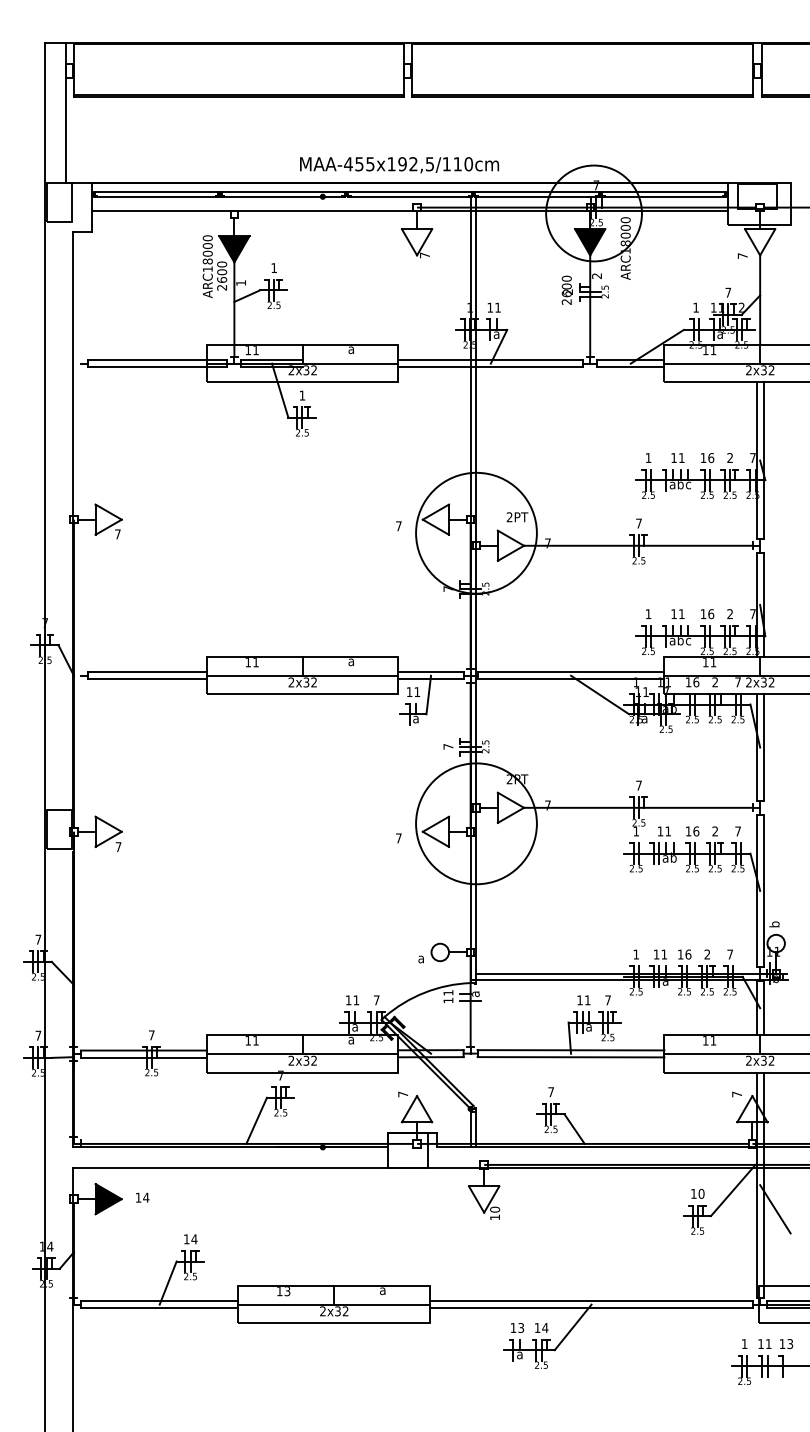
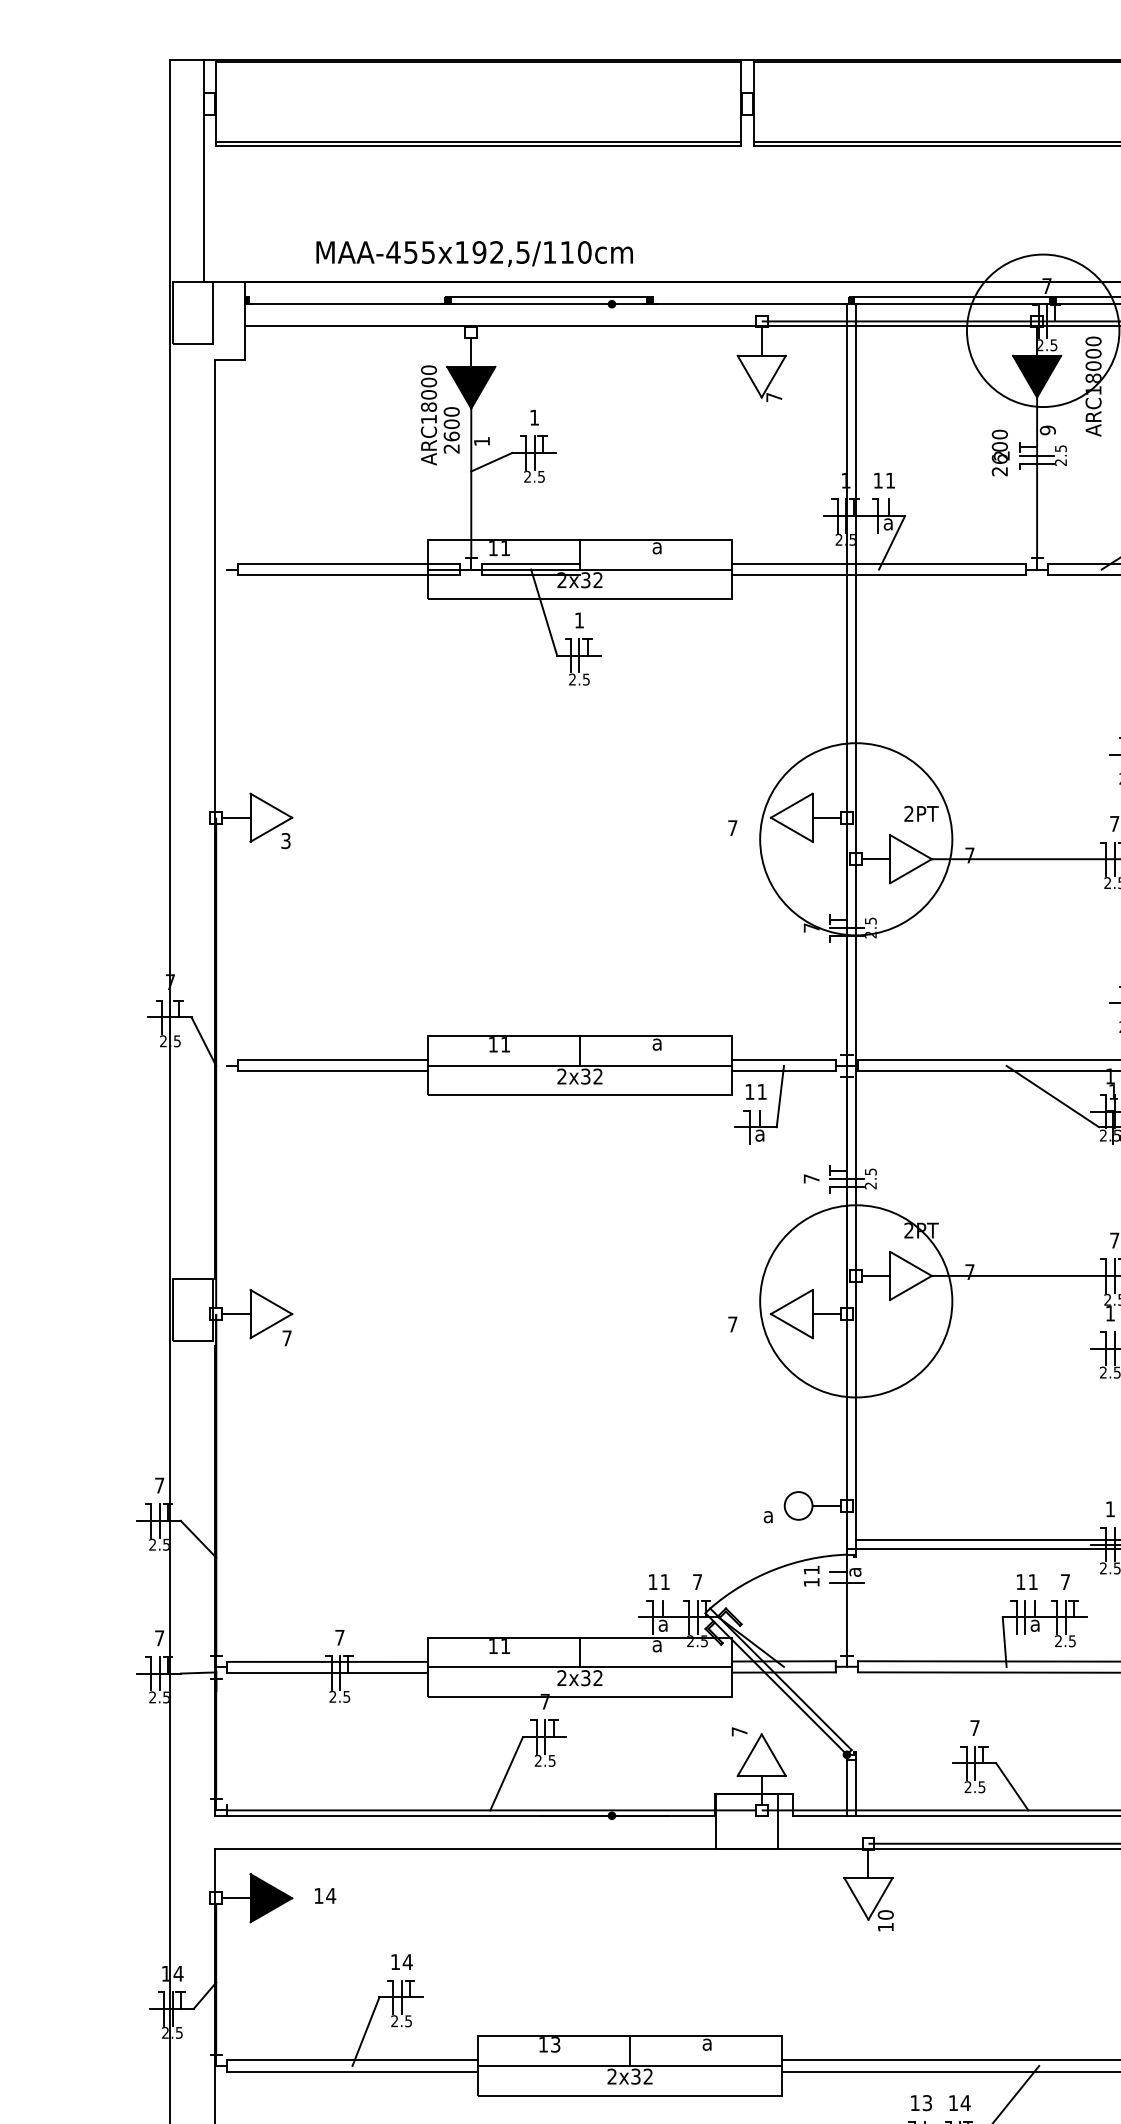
text: (399, 165) -> (474, 254), moved
line: (156, 192) -> (347, 297), removed
line: (409, 192) -> (749, 297), removed
text: (597, 276) -> (1048, 431), 2 -> 9
text: (117, 534) -> (285, 841), 7 -> 3

